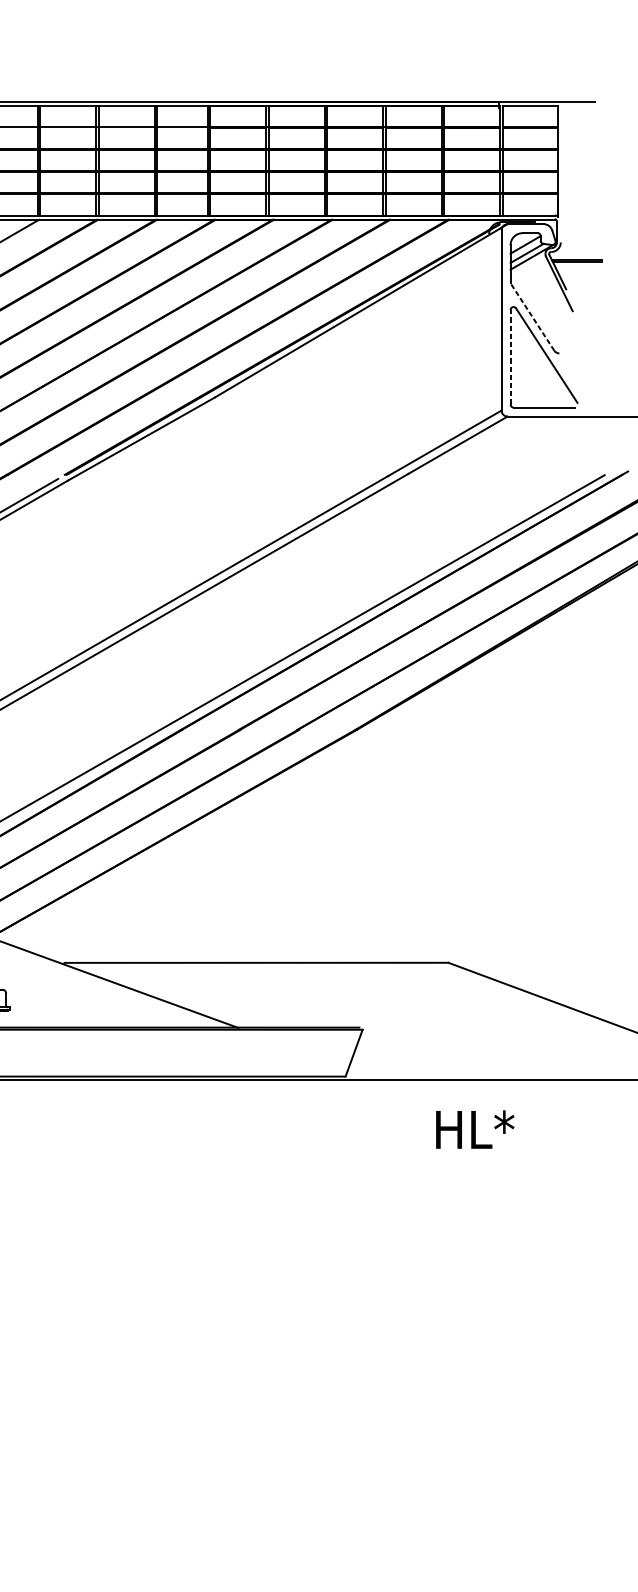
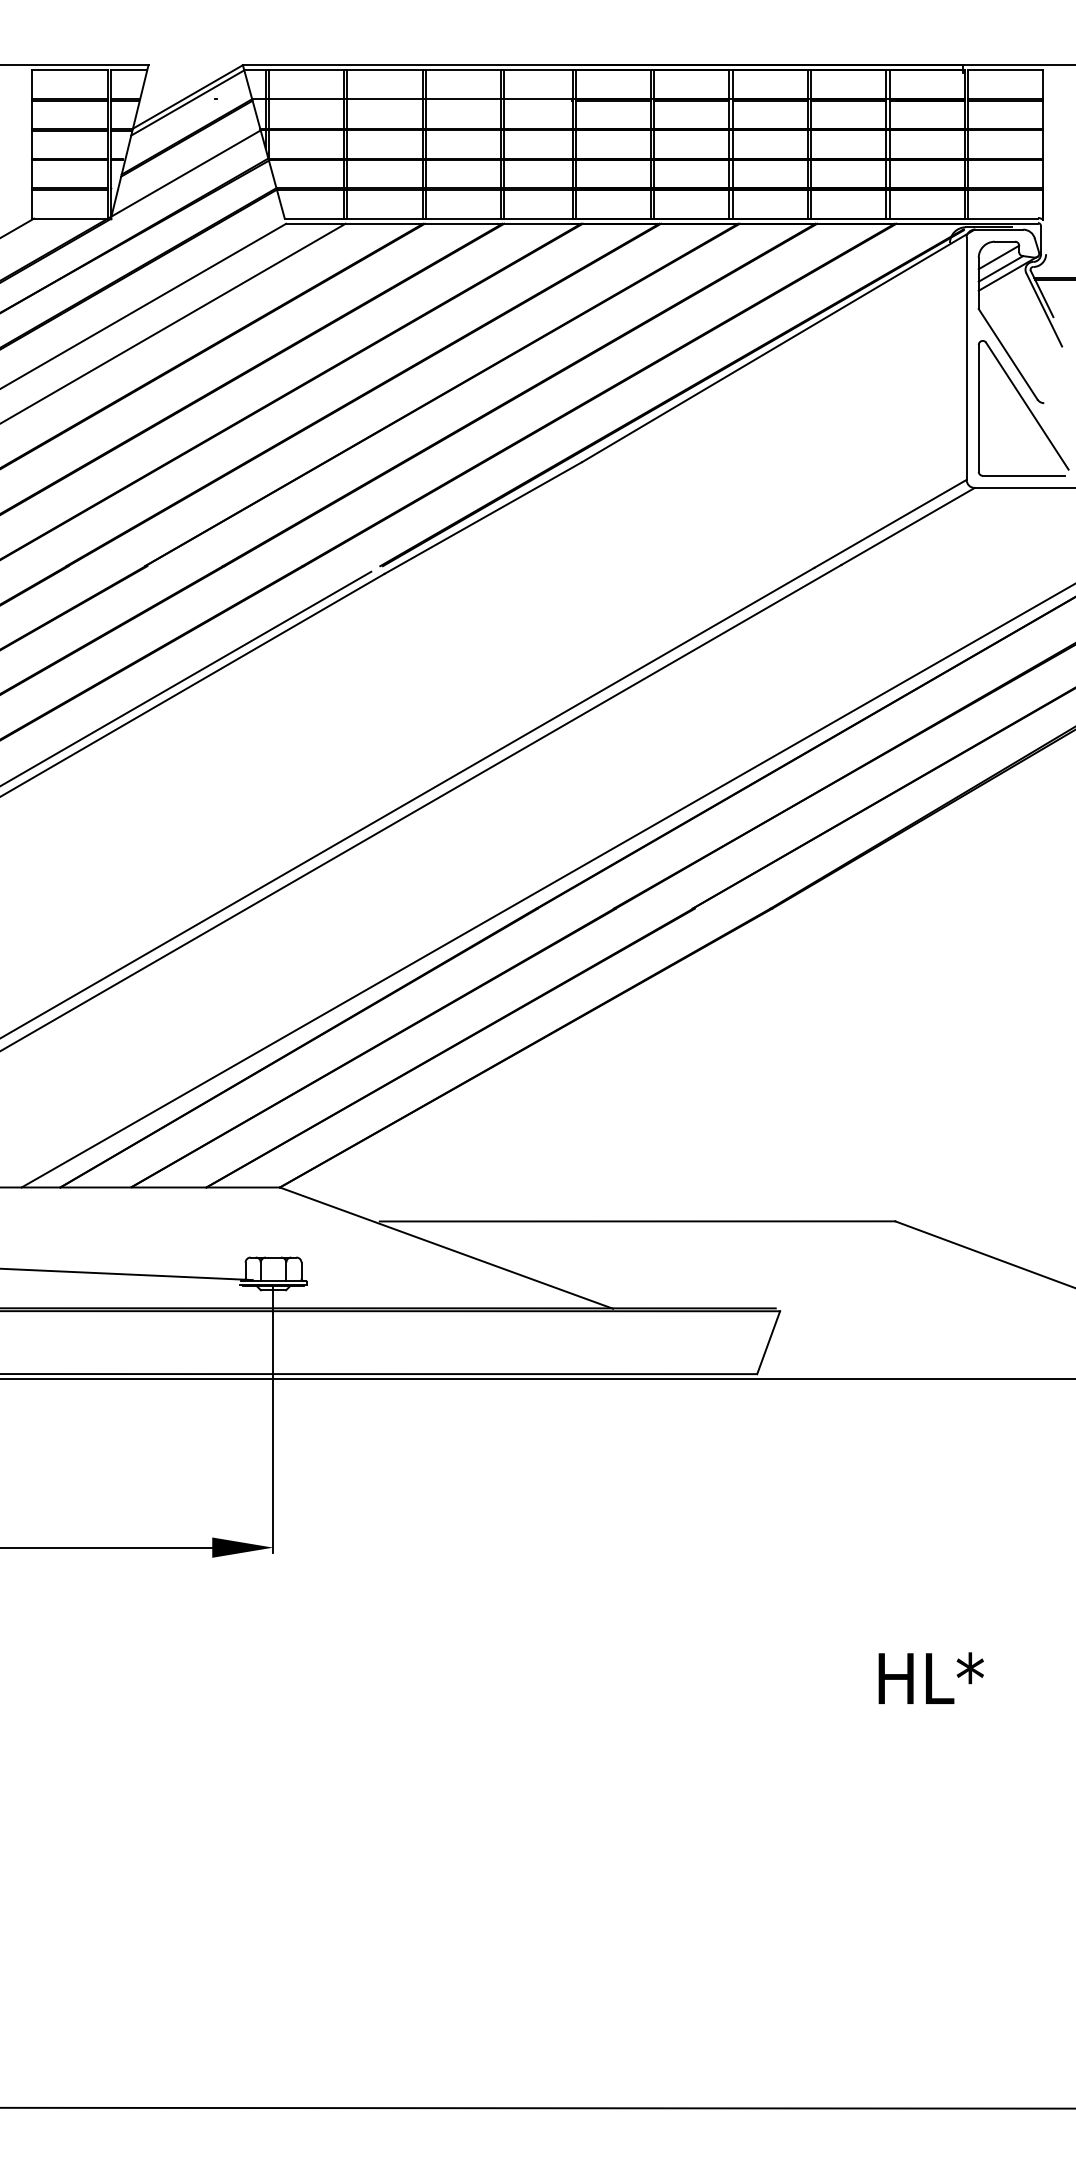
line: (532, 317) -> (1008, 354), dashed -> solid
line: (510, 356) -> (978, 407), dashed -> solid
text: (474, 1129) -> (930, 1677), moved

